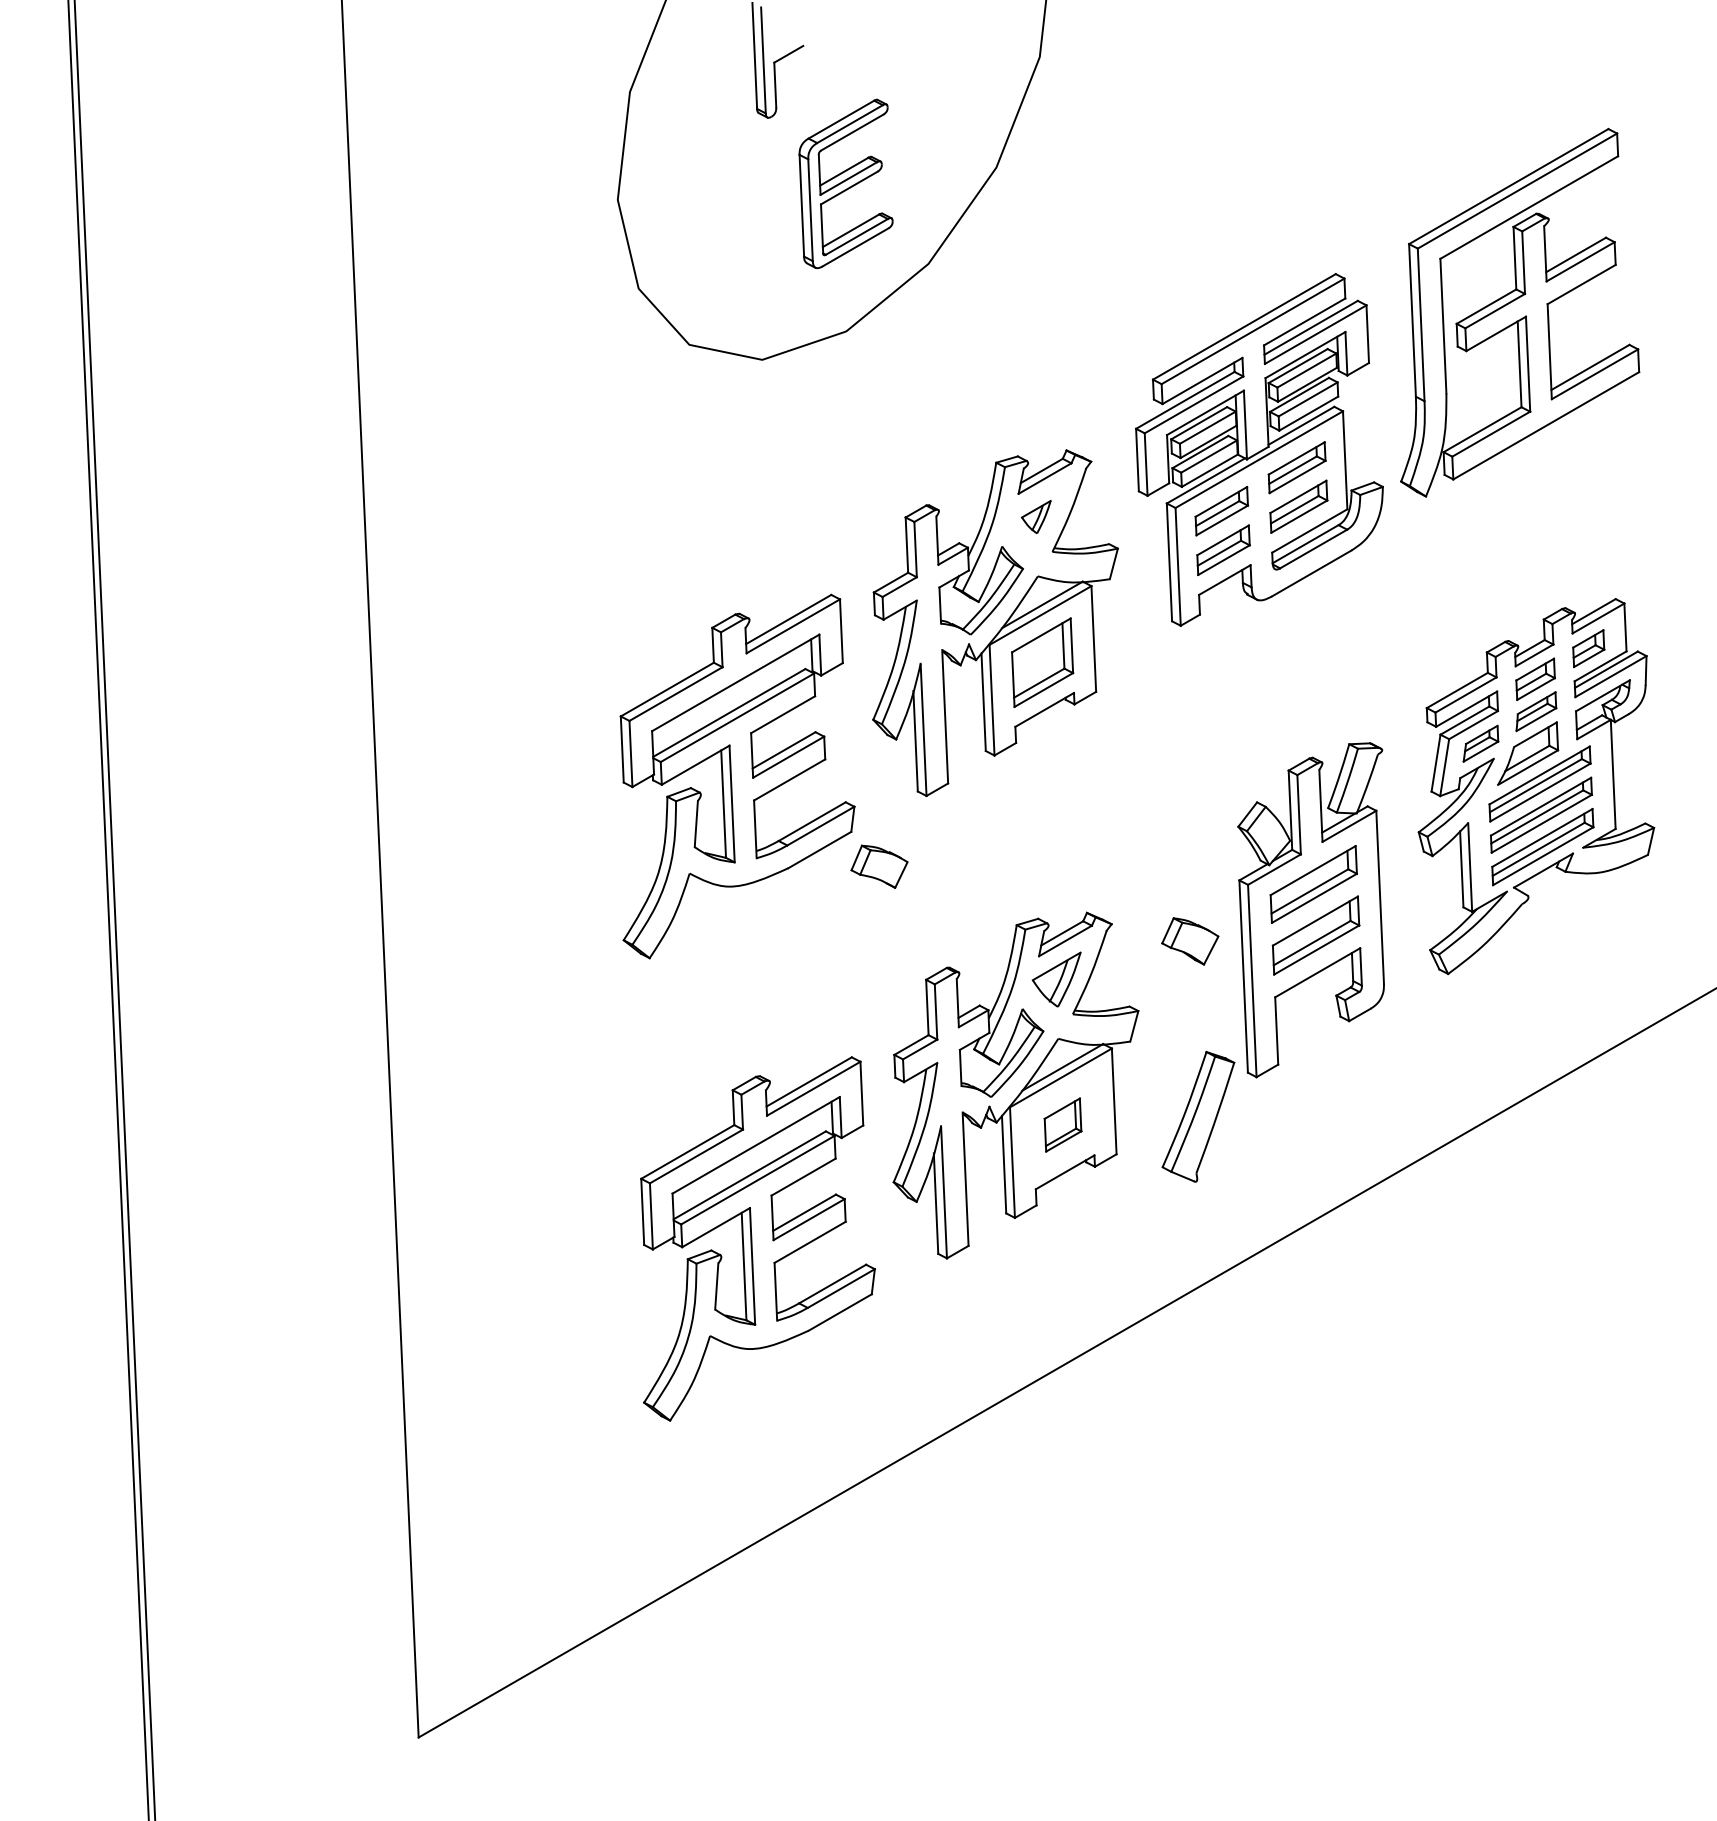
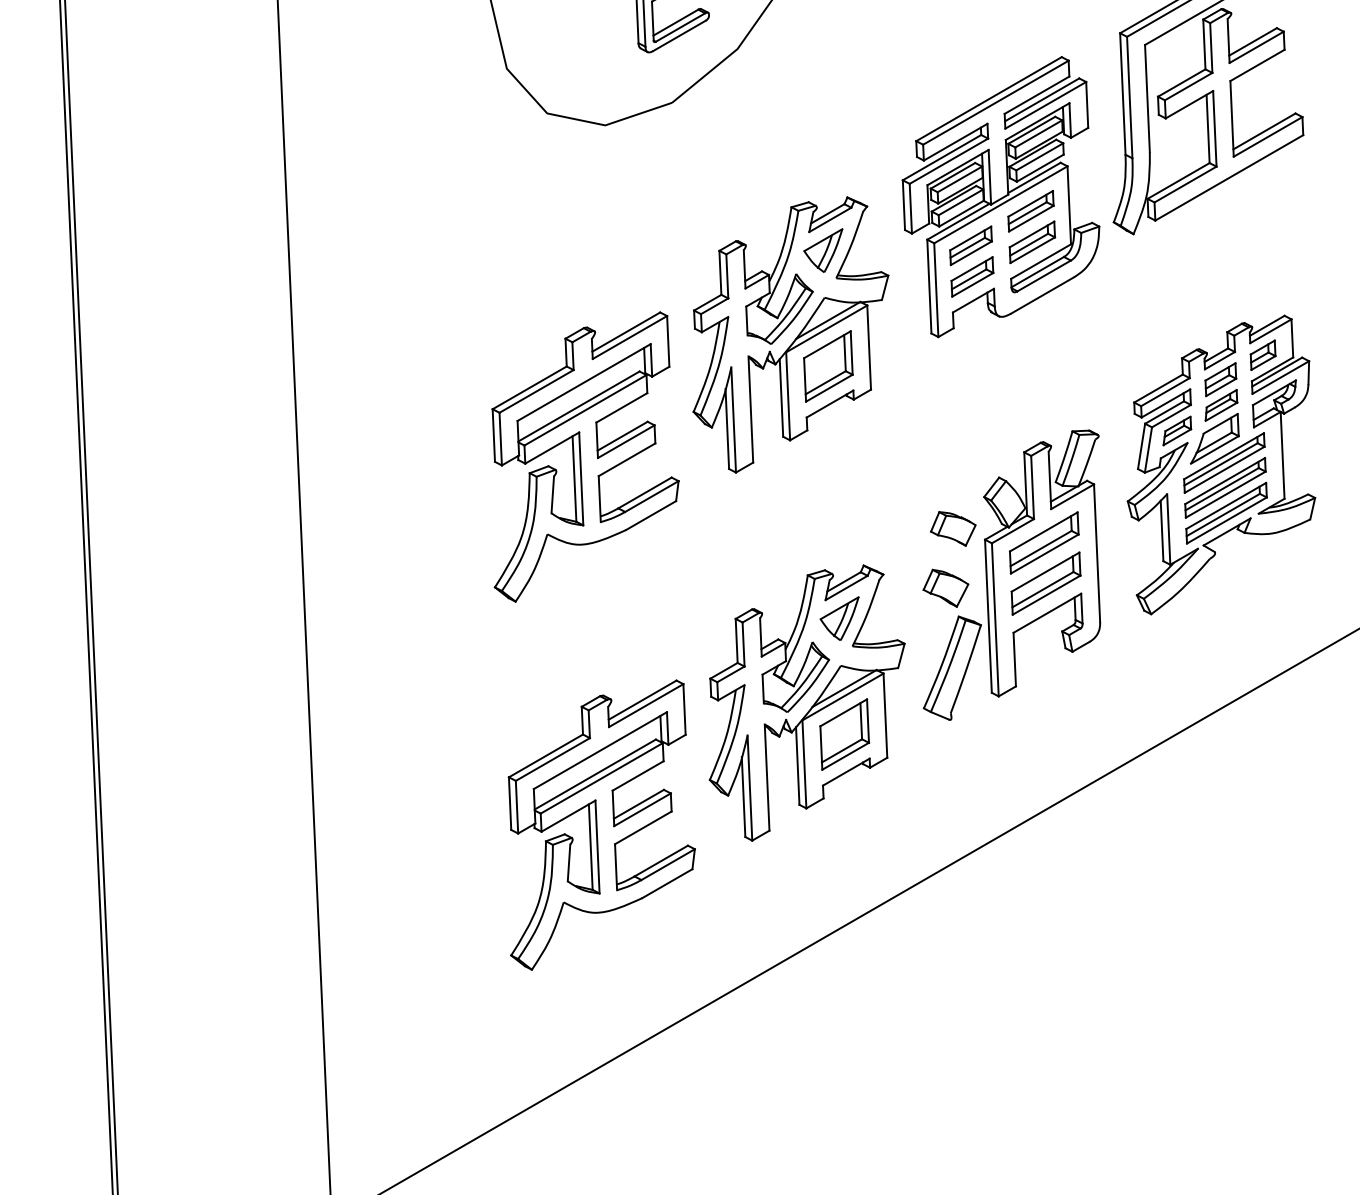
part: (1036, 516) -> (823, 250), size x1.67
part: (879, 866) -> (953, 528), moved
part: (1198, 1116) -> (952, 667), moved
part: (1062, 1124) -> (844, 734), size x1.67

